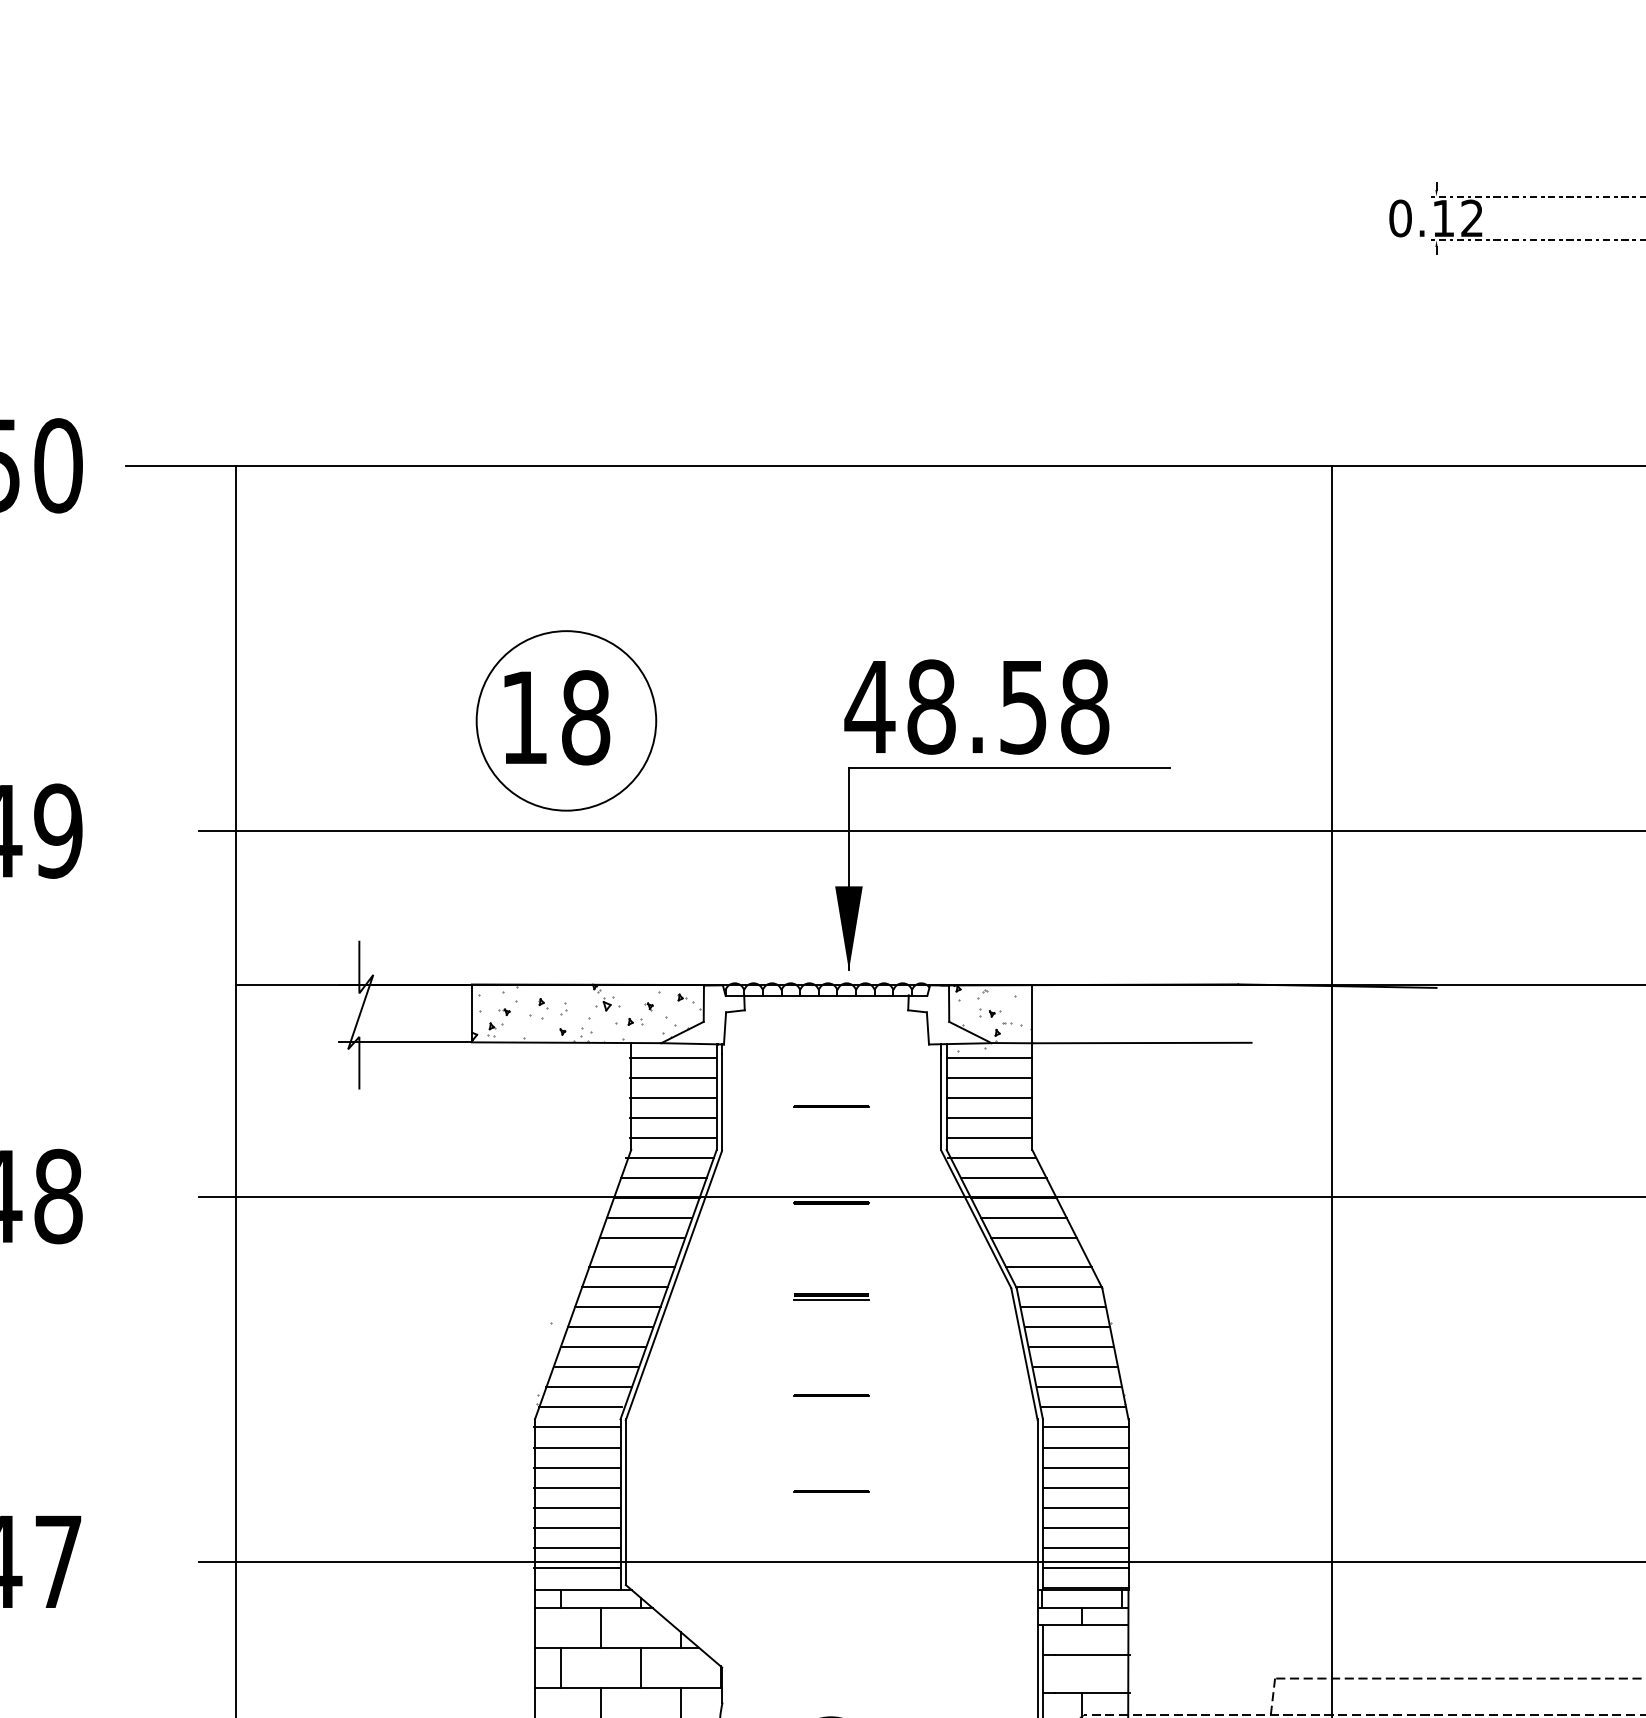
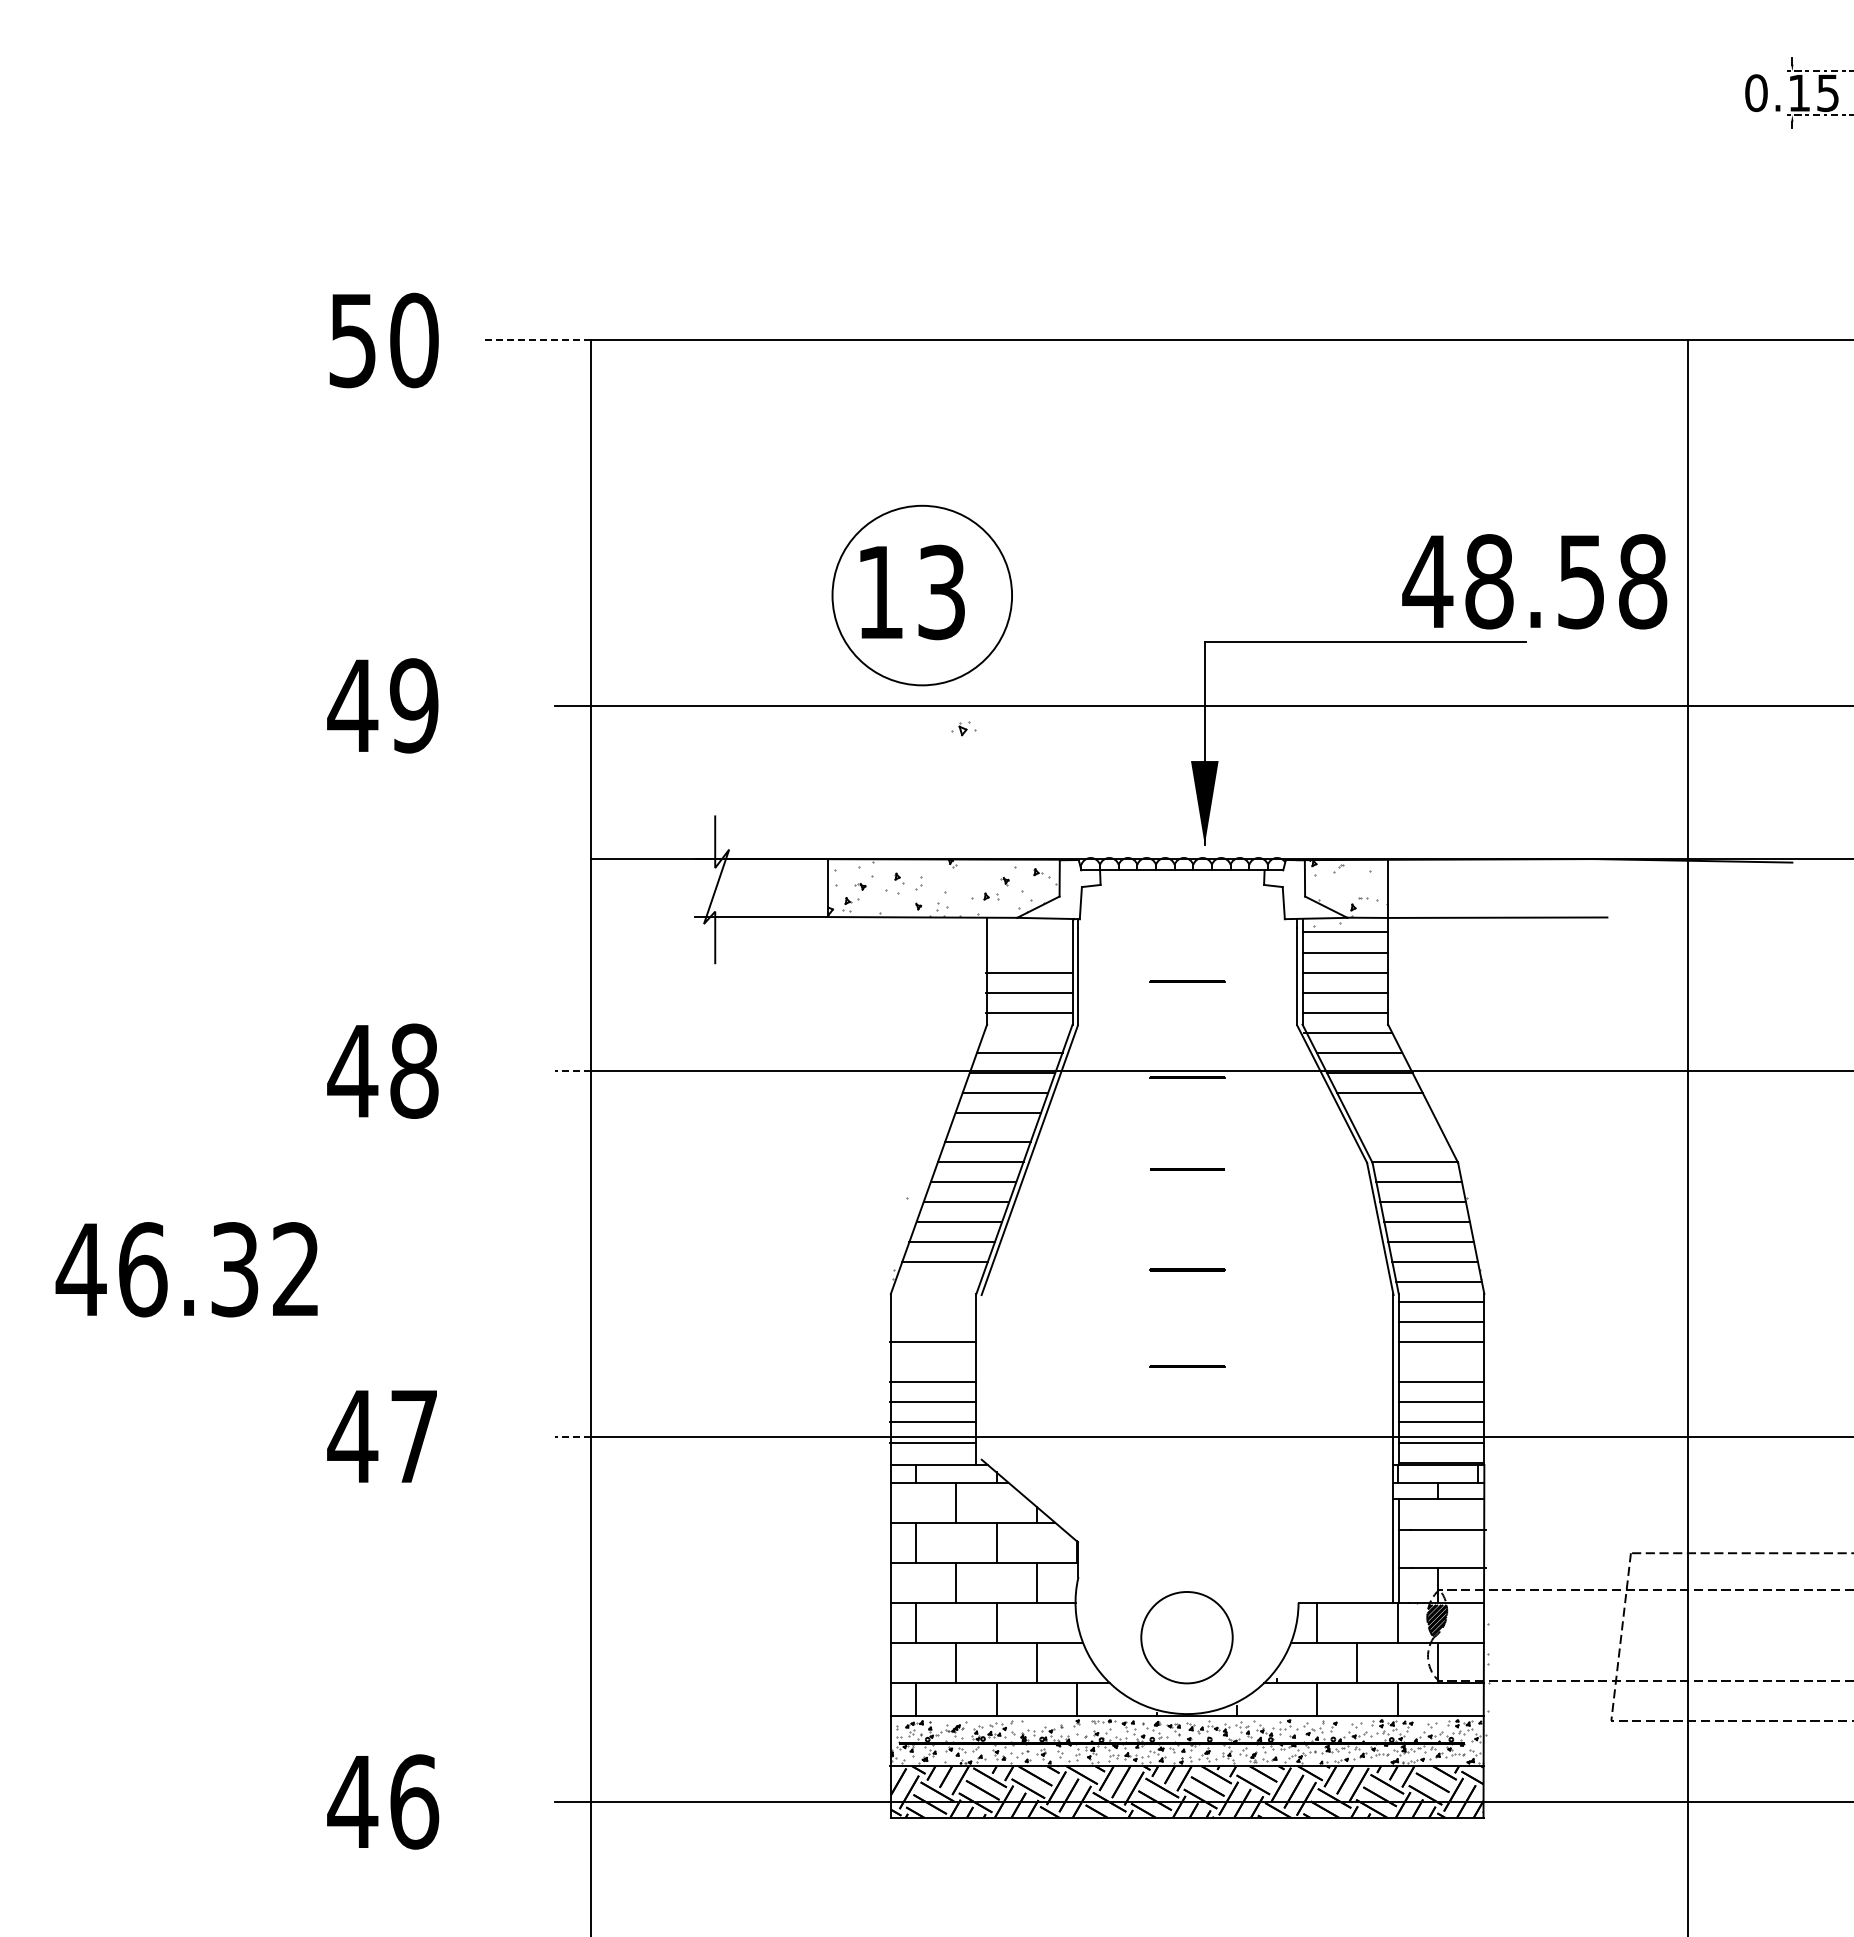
text: (1471, 218) -> (1827, 93), 0.12 -> 0.15
line: (180, 465) -> (536, 340), solid -> dashed
text: (976, 706) -> (1534, 581), moved
text: (585, 717) -> (941, 592), 18 -> 13
part: (607, 1003) -> (963, 728), moved
part: (990, 1012) -> (1346, 887), removed
line: (672, 1057) -> (1028, 932), removed
line: (672, 1077) -> (1028, 952), removed
line: (670, 1157) -> (1026, 1032), removed
line: (216, 1196) -> (572, 1071), solid -> dashed
line: (1033, 1237) -> (1389, 1112), removed
line: (1048, 1266) -> (1404, 1141), removed
line: (831, 1299) -> (1187, 1174), removed
line: (580, 1407) -> (936, 1282), removed
line: (576, 1427) -> (932, 1302), removed
line: (576, 1447) -> (932, 1322), removed
line: (576, 1487) -> (932, 1362), removed
line: (1085, 1487) -> (1441, 1362), removed
line: (625, 1501) -> (981, 1376), removed
line: (216, 1561) -> (572, 1436), solid -> dashed

